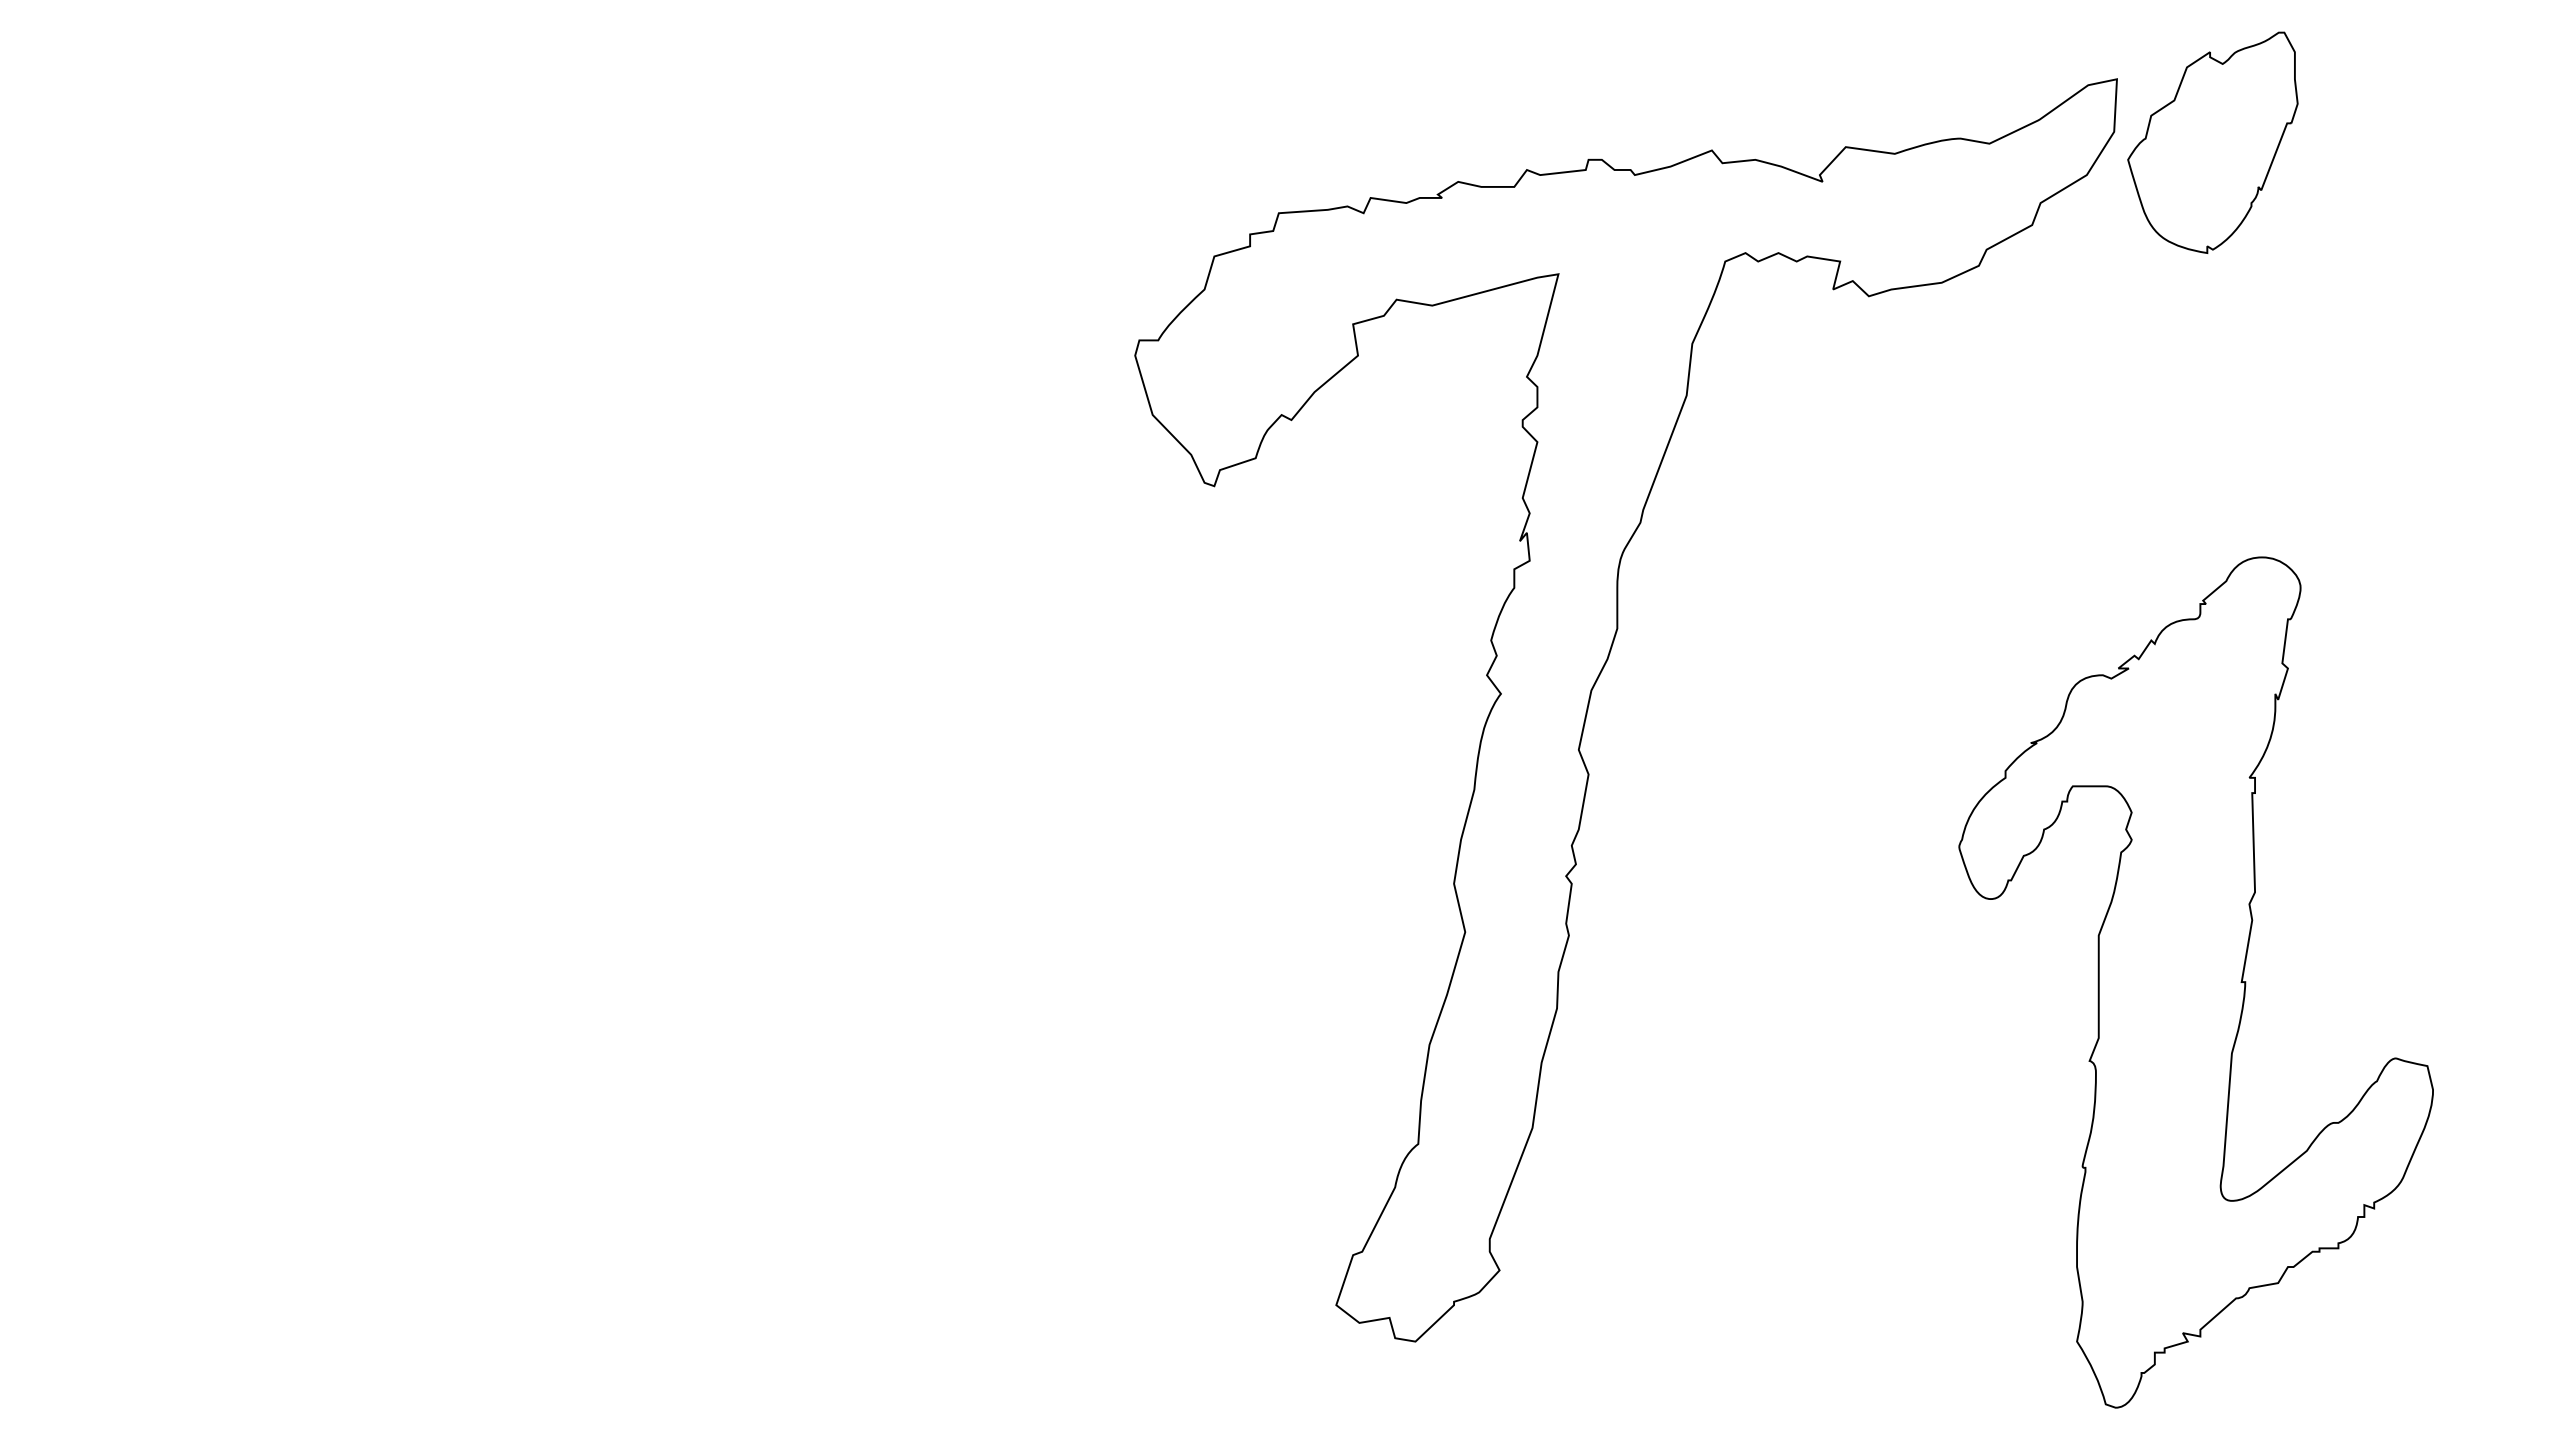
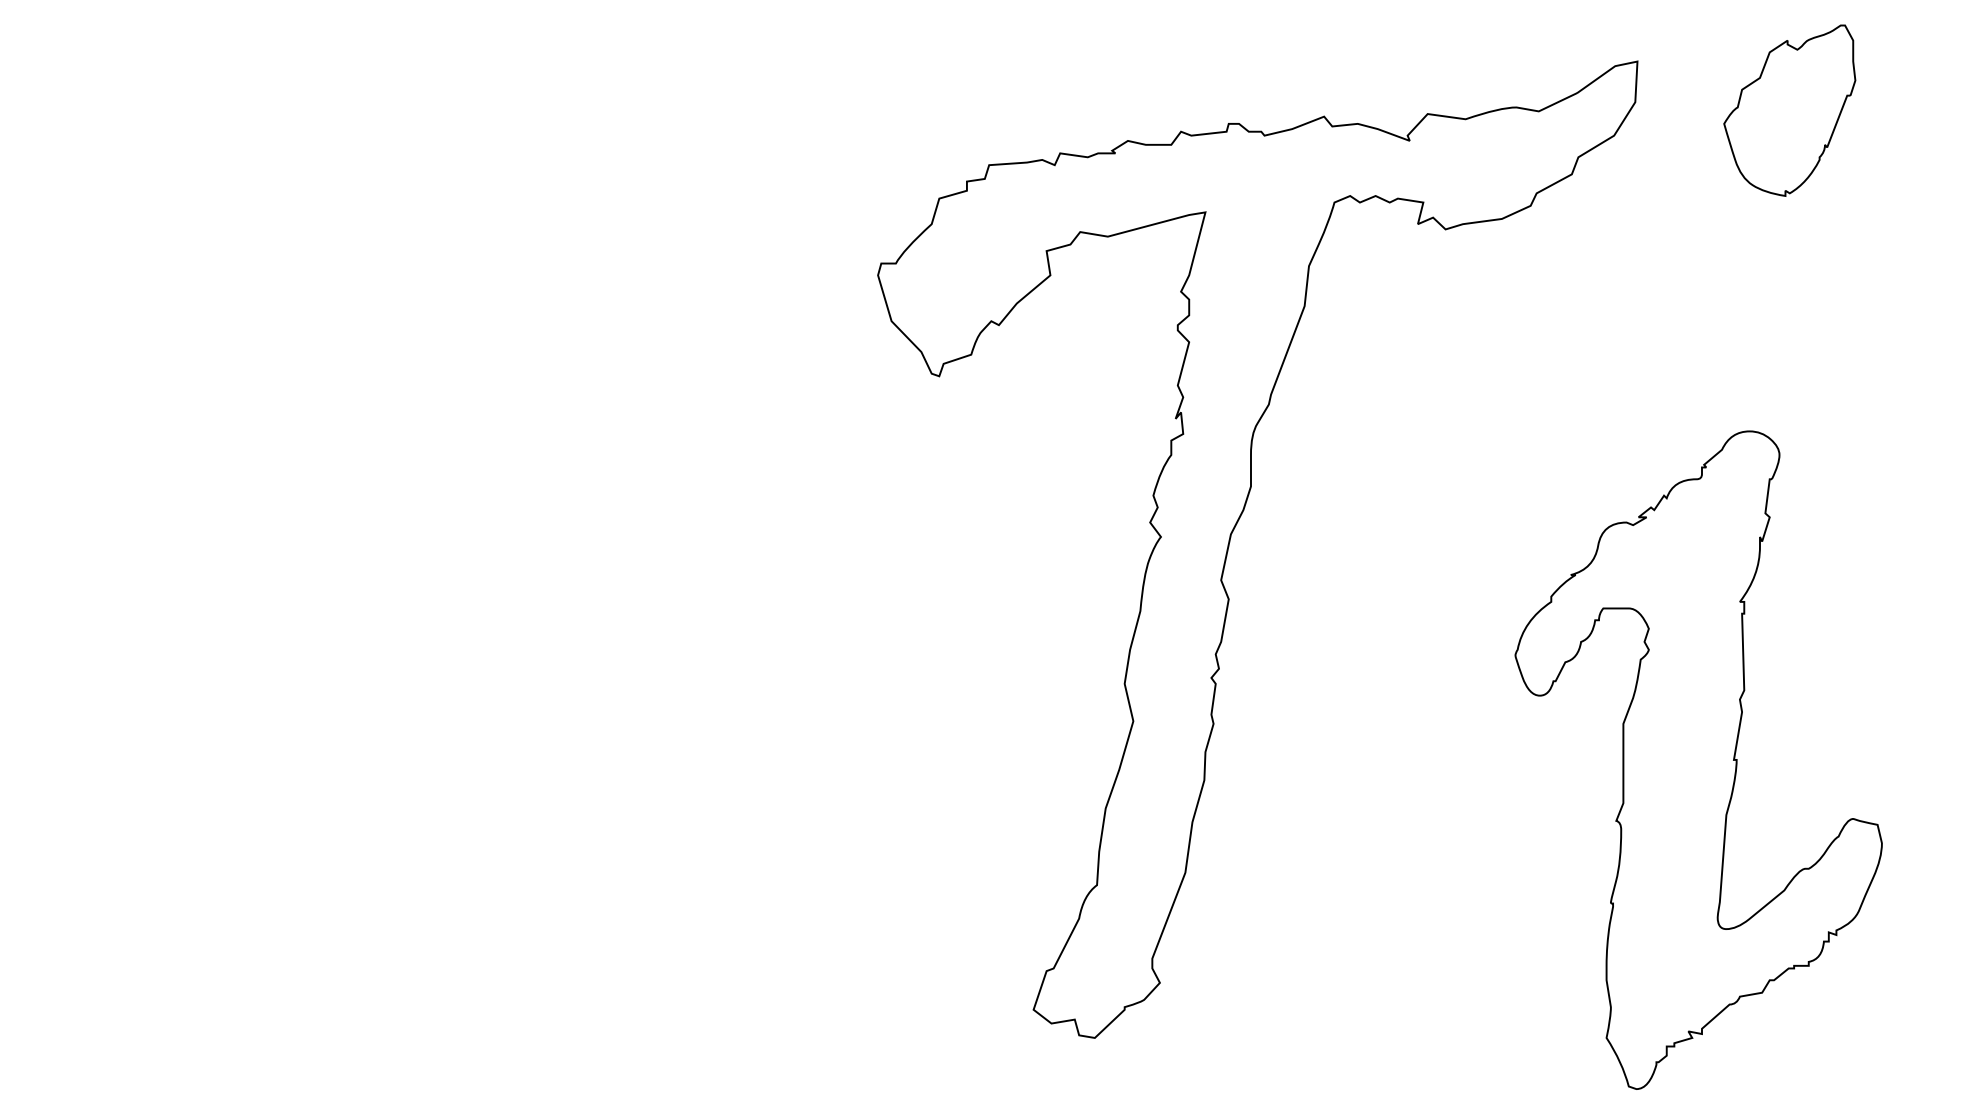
part: (2212, 142) -> (1789, 110), moved

